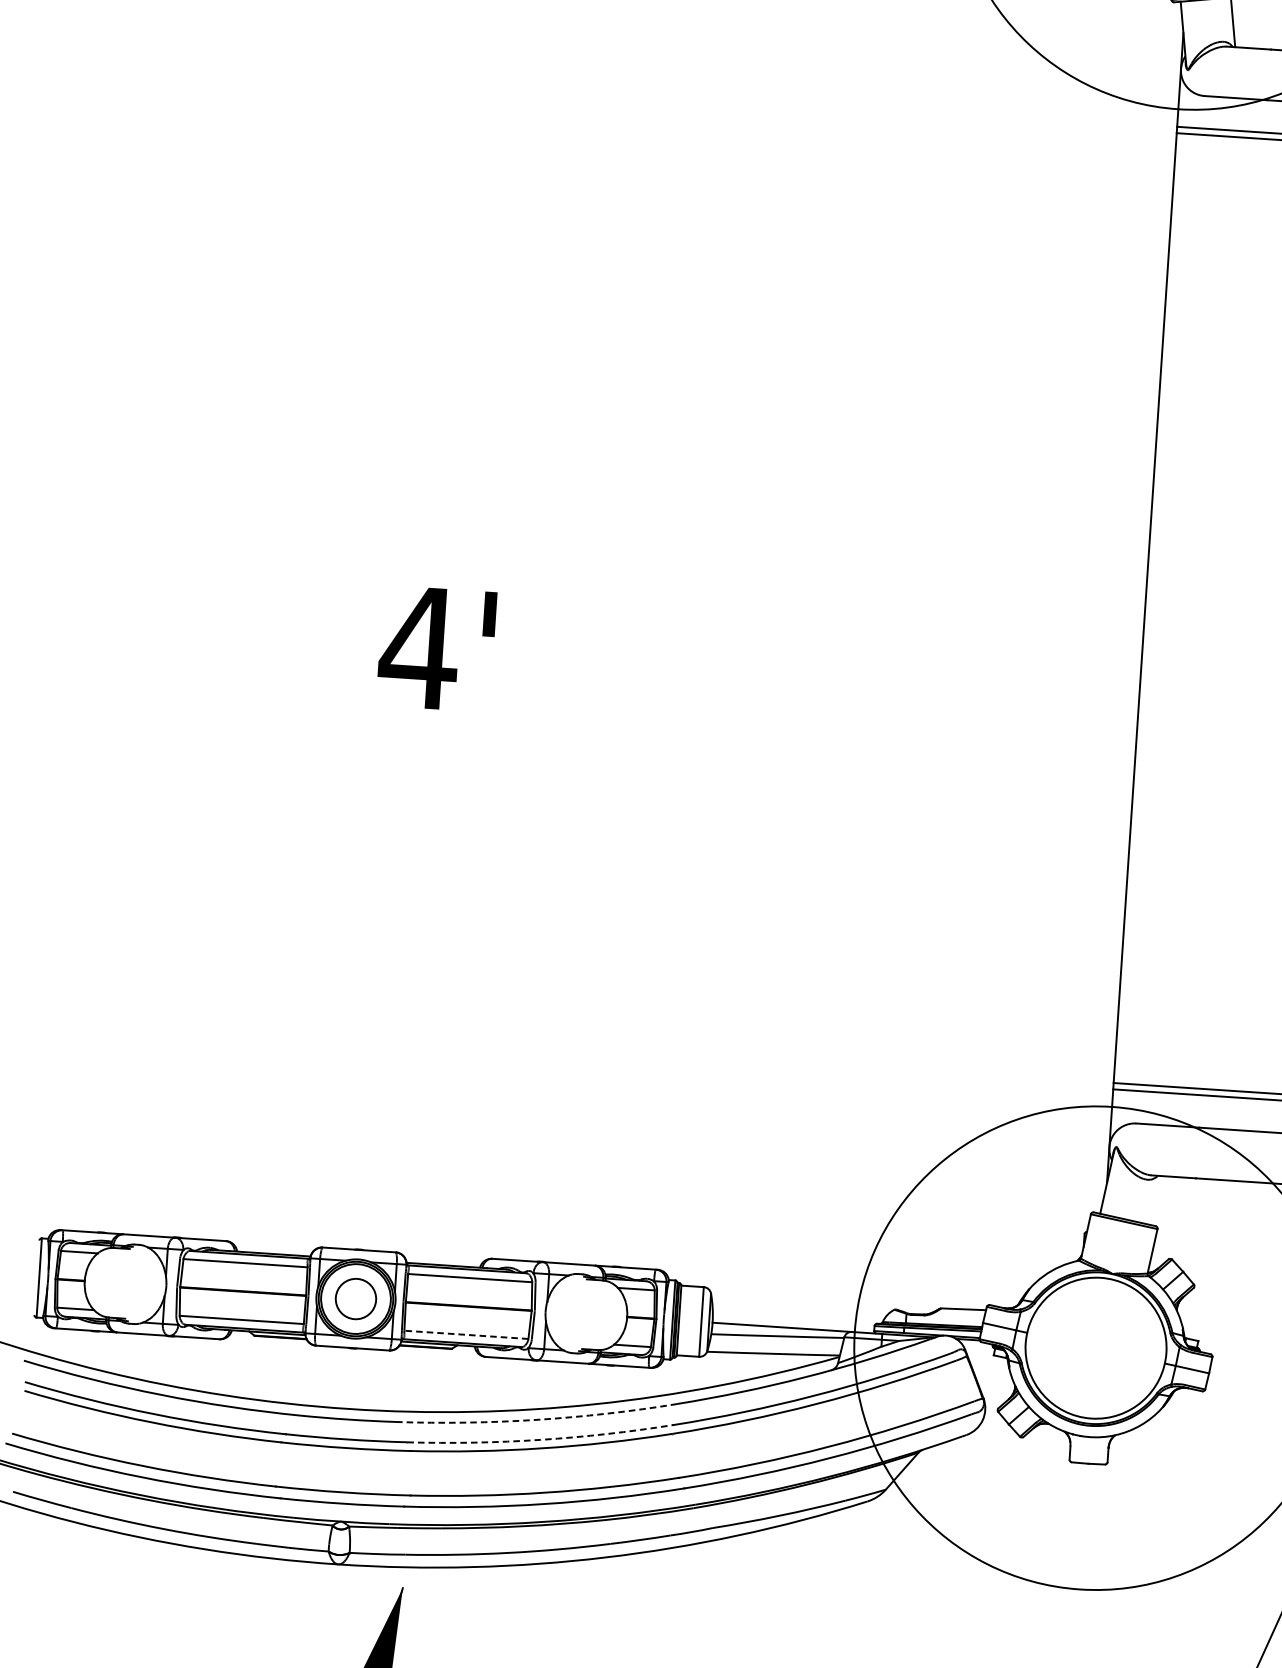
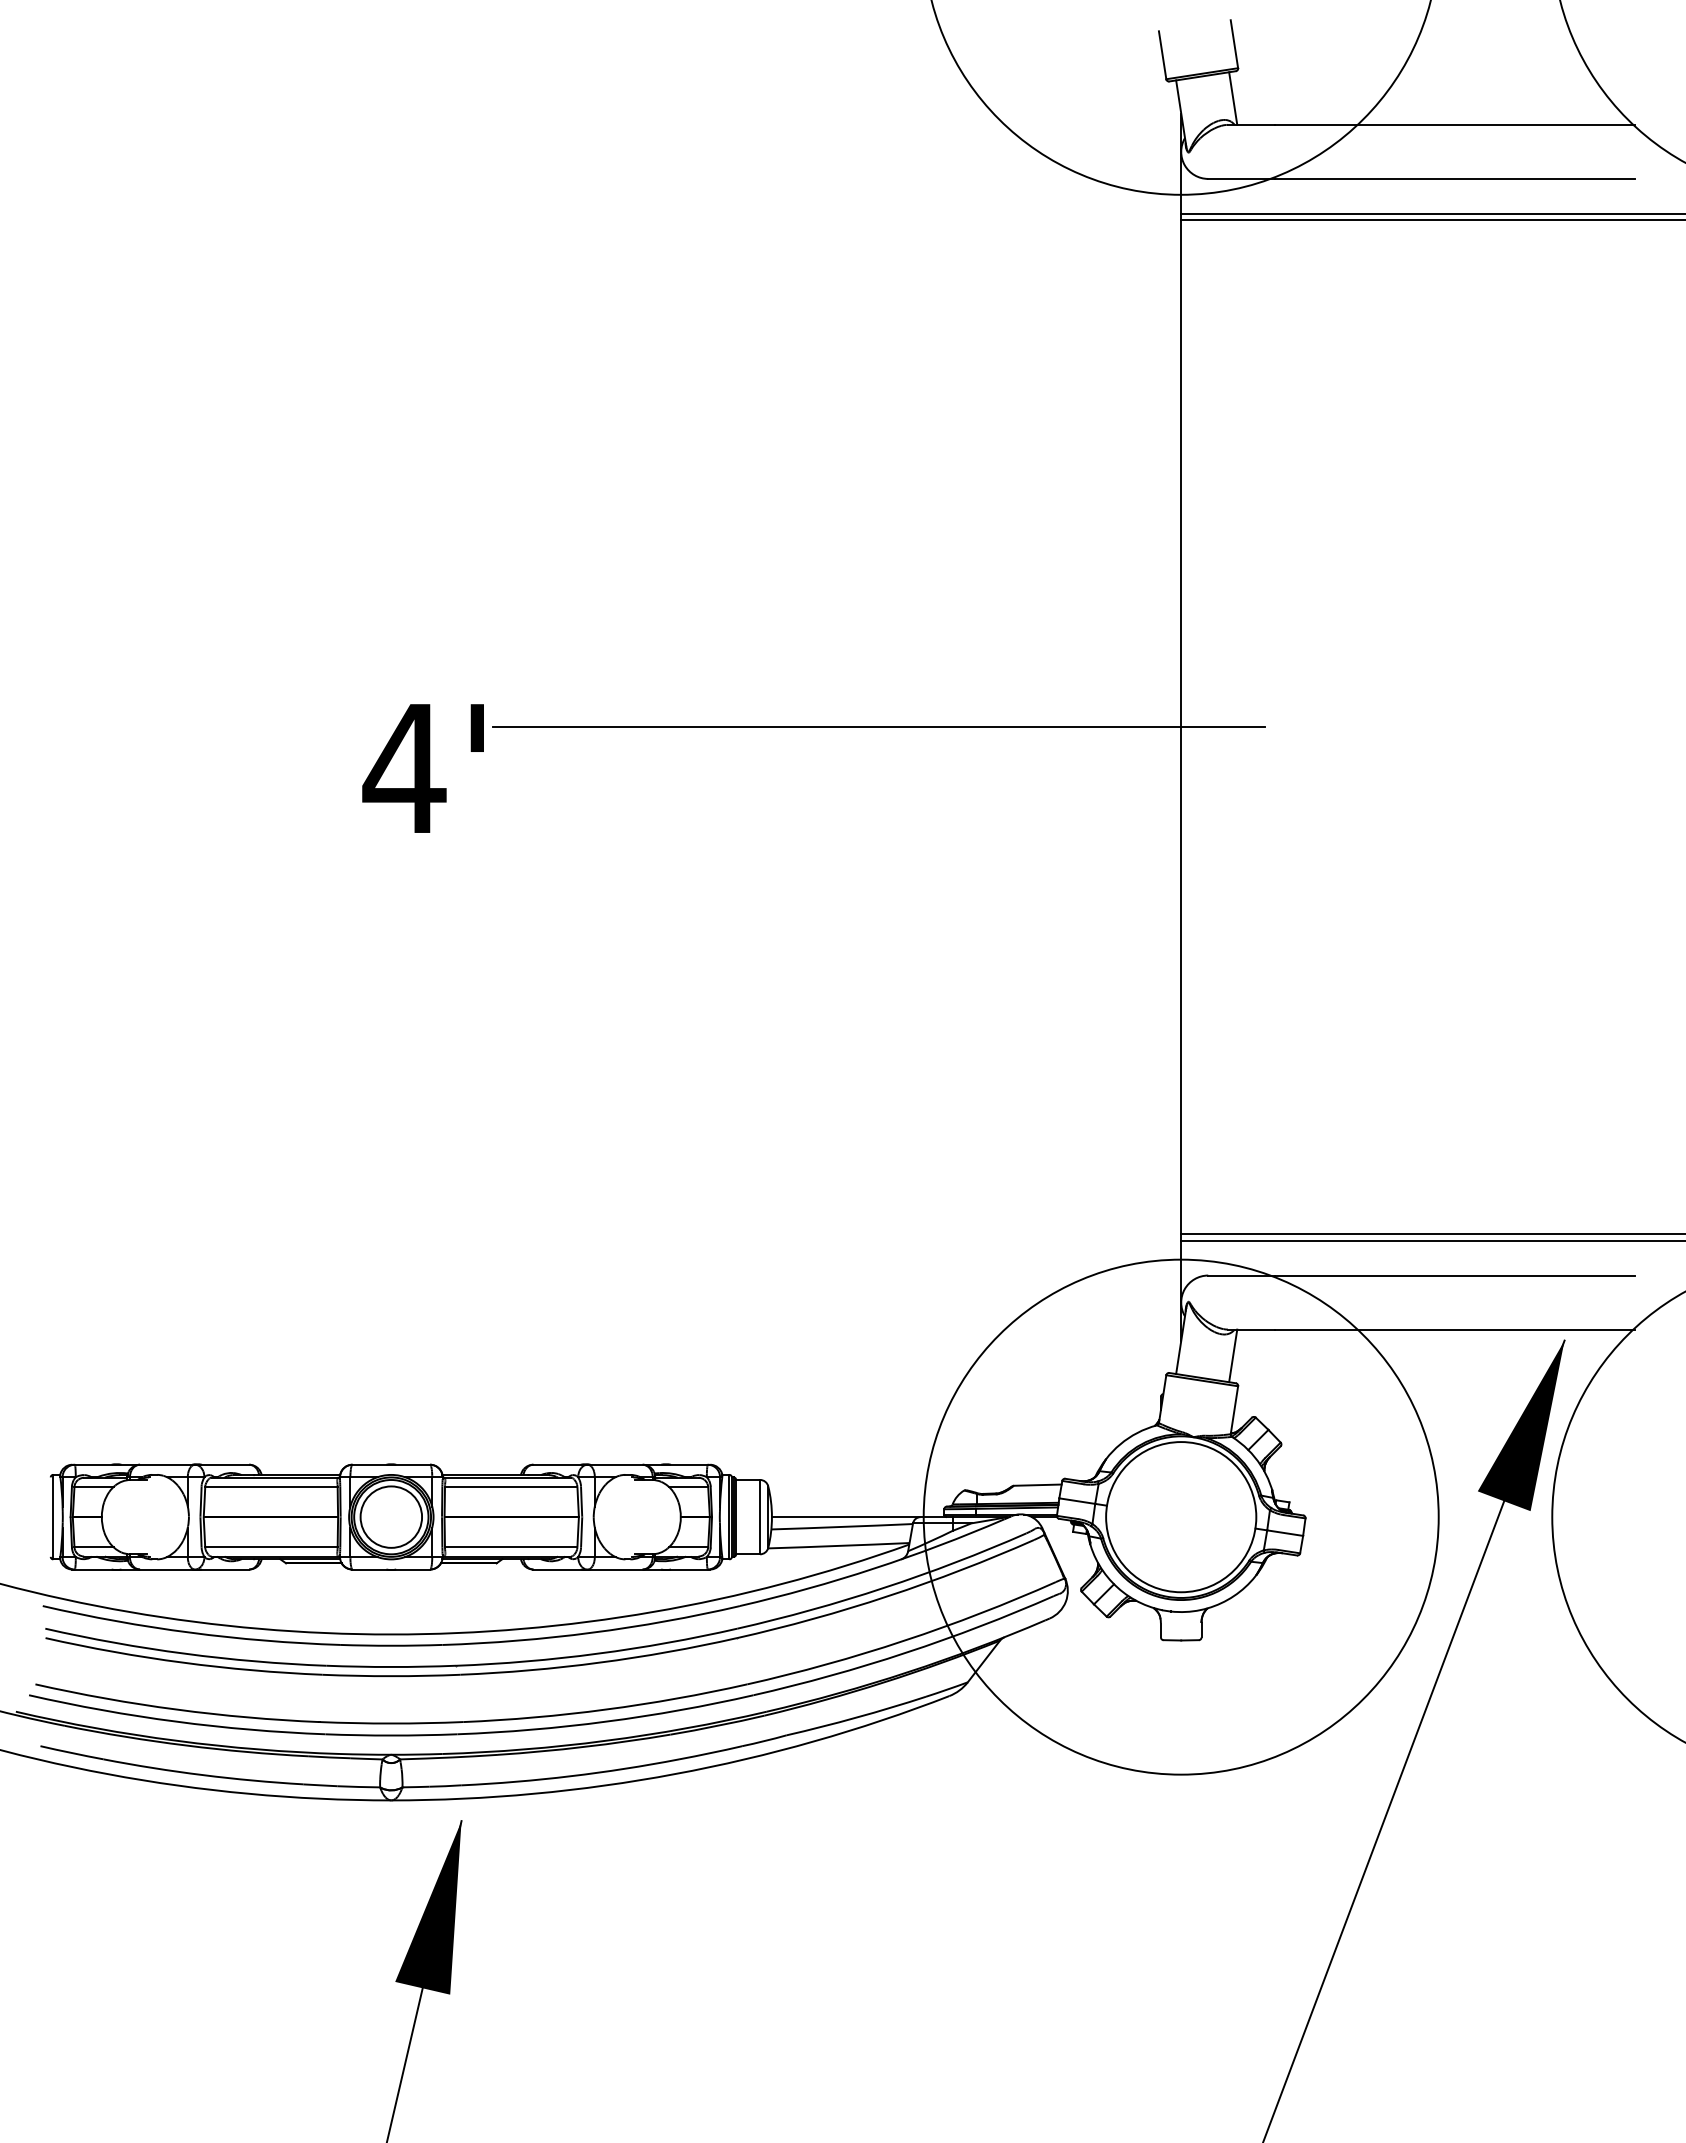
line: (861, 589) -> (878, 727), added
text: (436, 648) -> (422, 768), moved
line: (1155, 1199) -> (1233, 1355), added
circle: (356, 1298) -> (391, 1516), size x1.43
line: (465, 1334) -> (510, 1547), dashed -> solid
arc: (537, 1419) -> (592, 1632), dashed -> solid
arc: (540, 1439) -> (597, 1653), dashed -> solid

